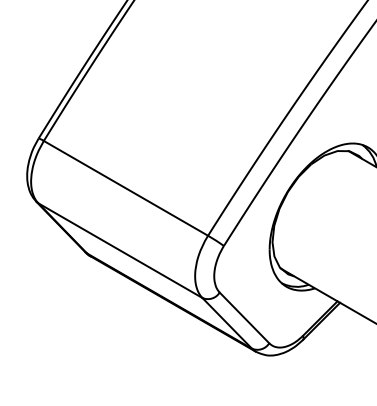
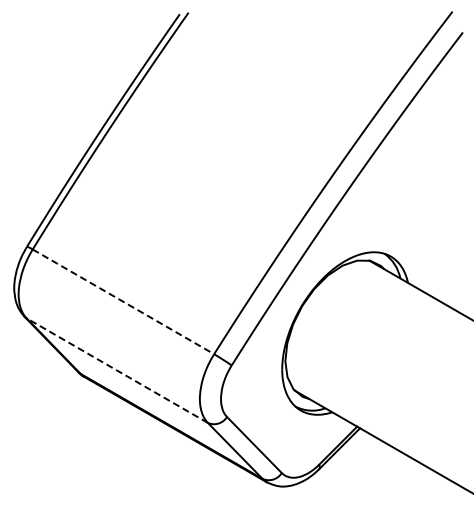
line: (126, 188) -> (123, 301), solid -> dashed
line: (120, 250) -> (117, 370), solid -> dashed

